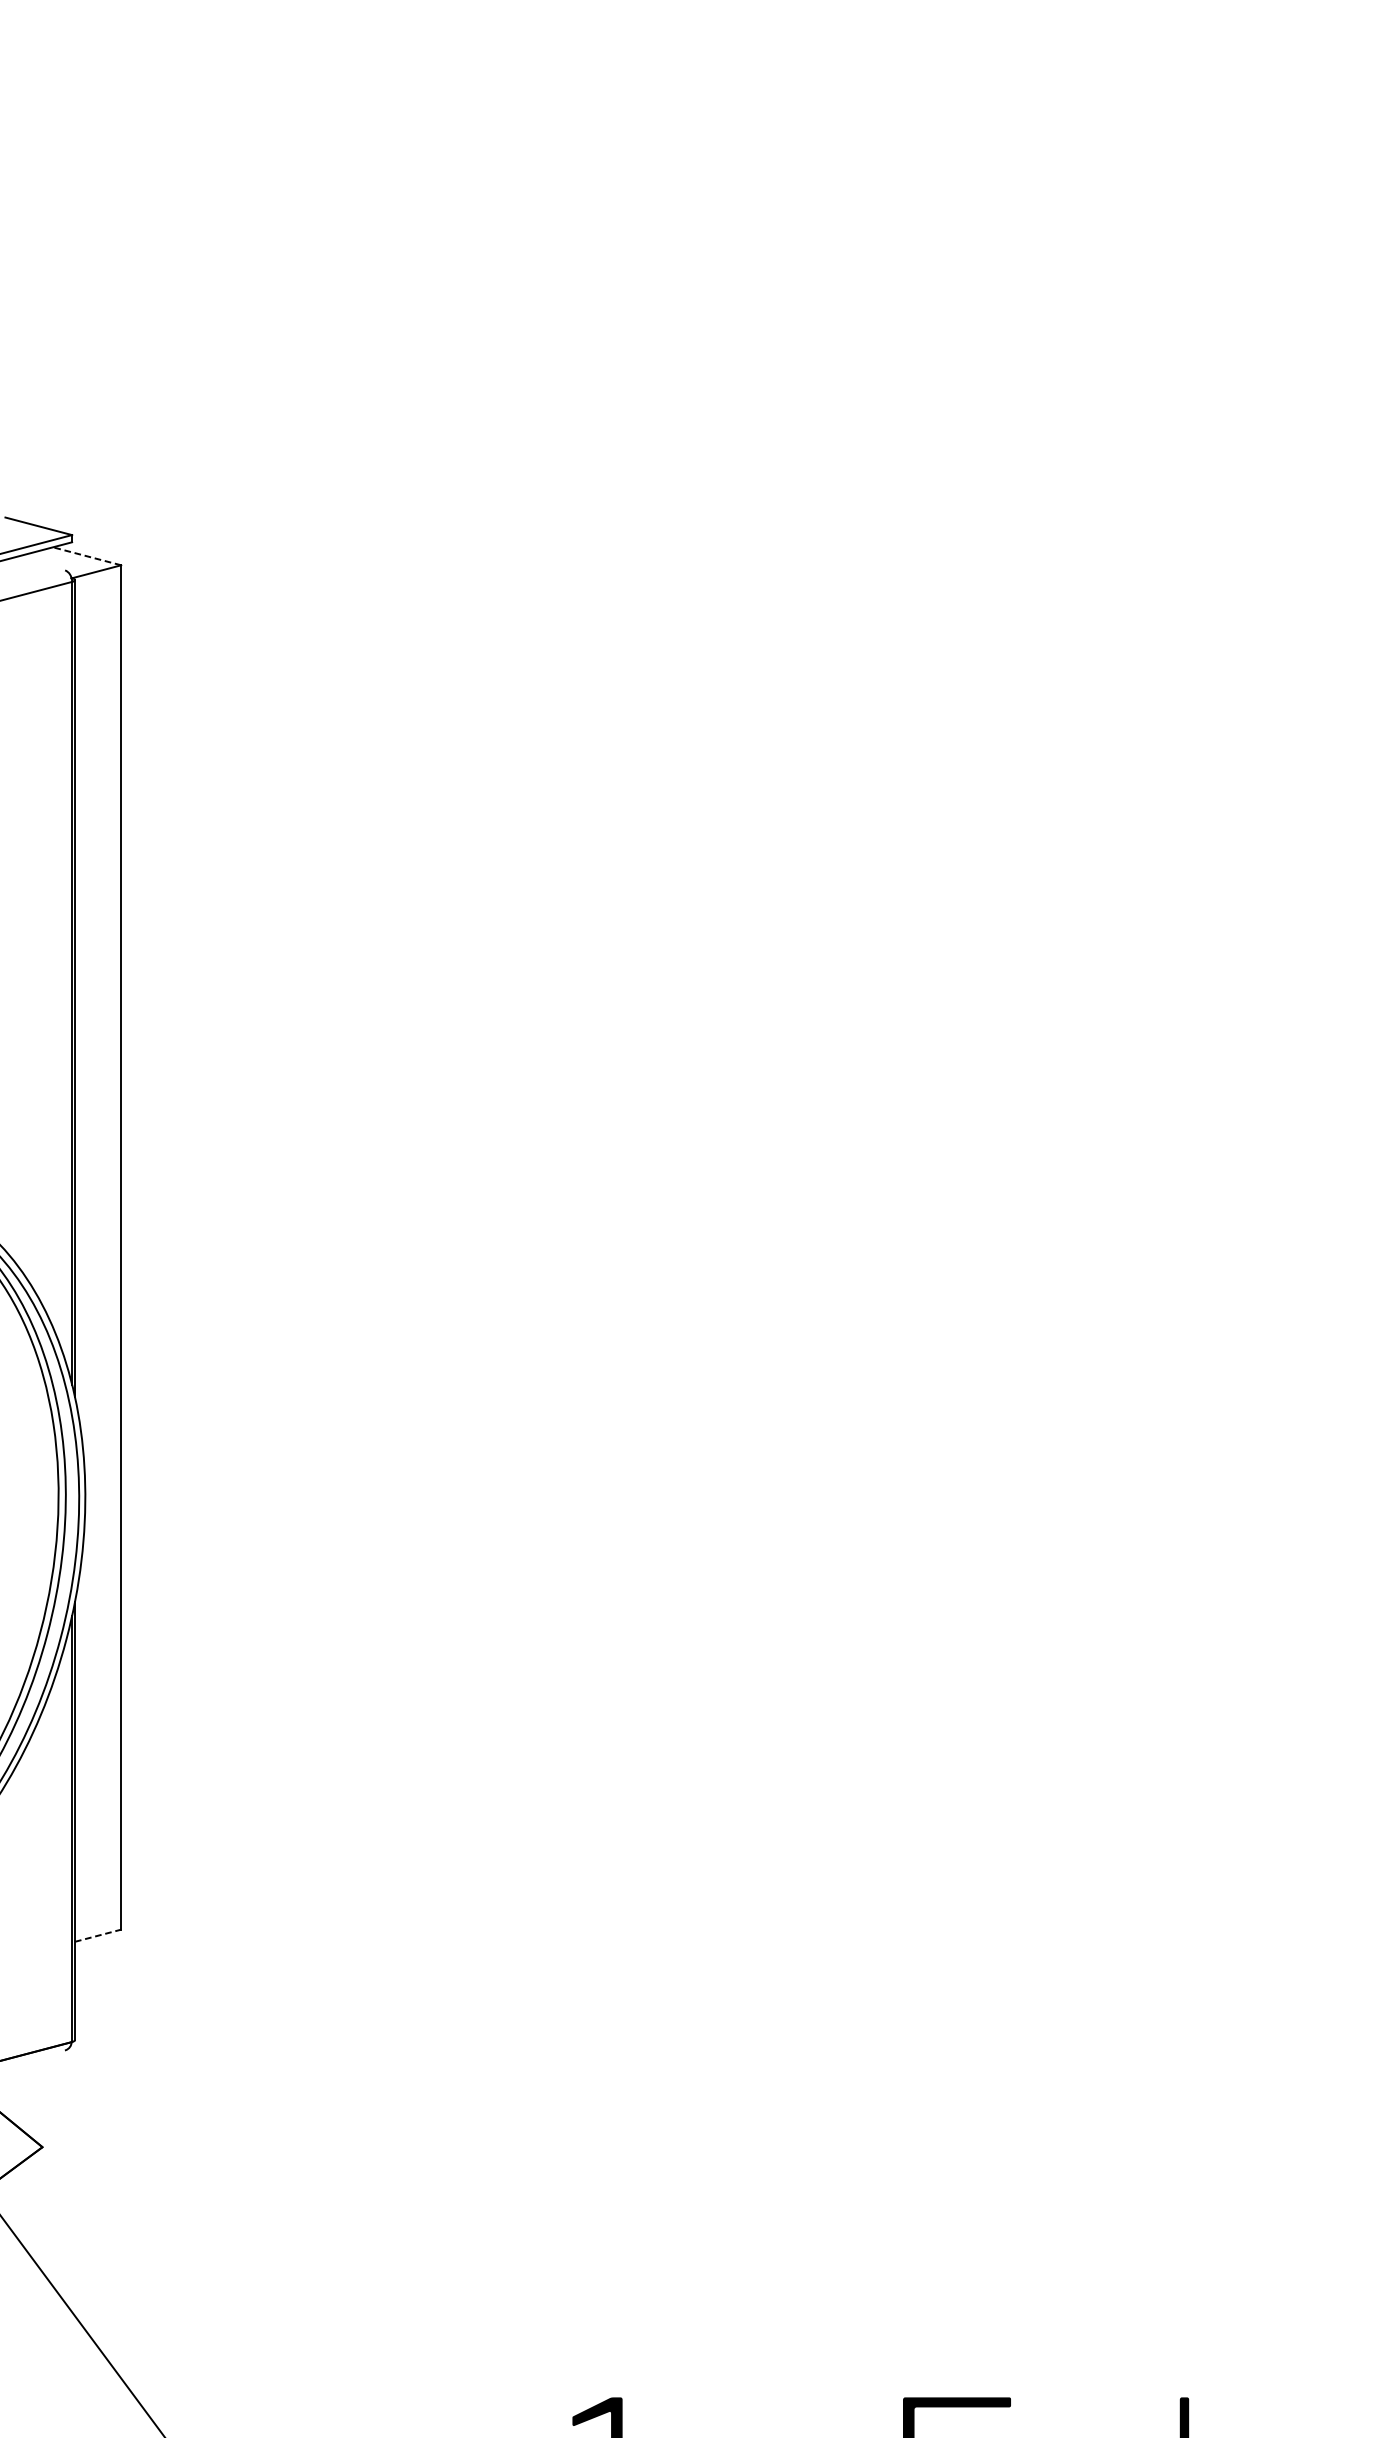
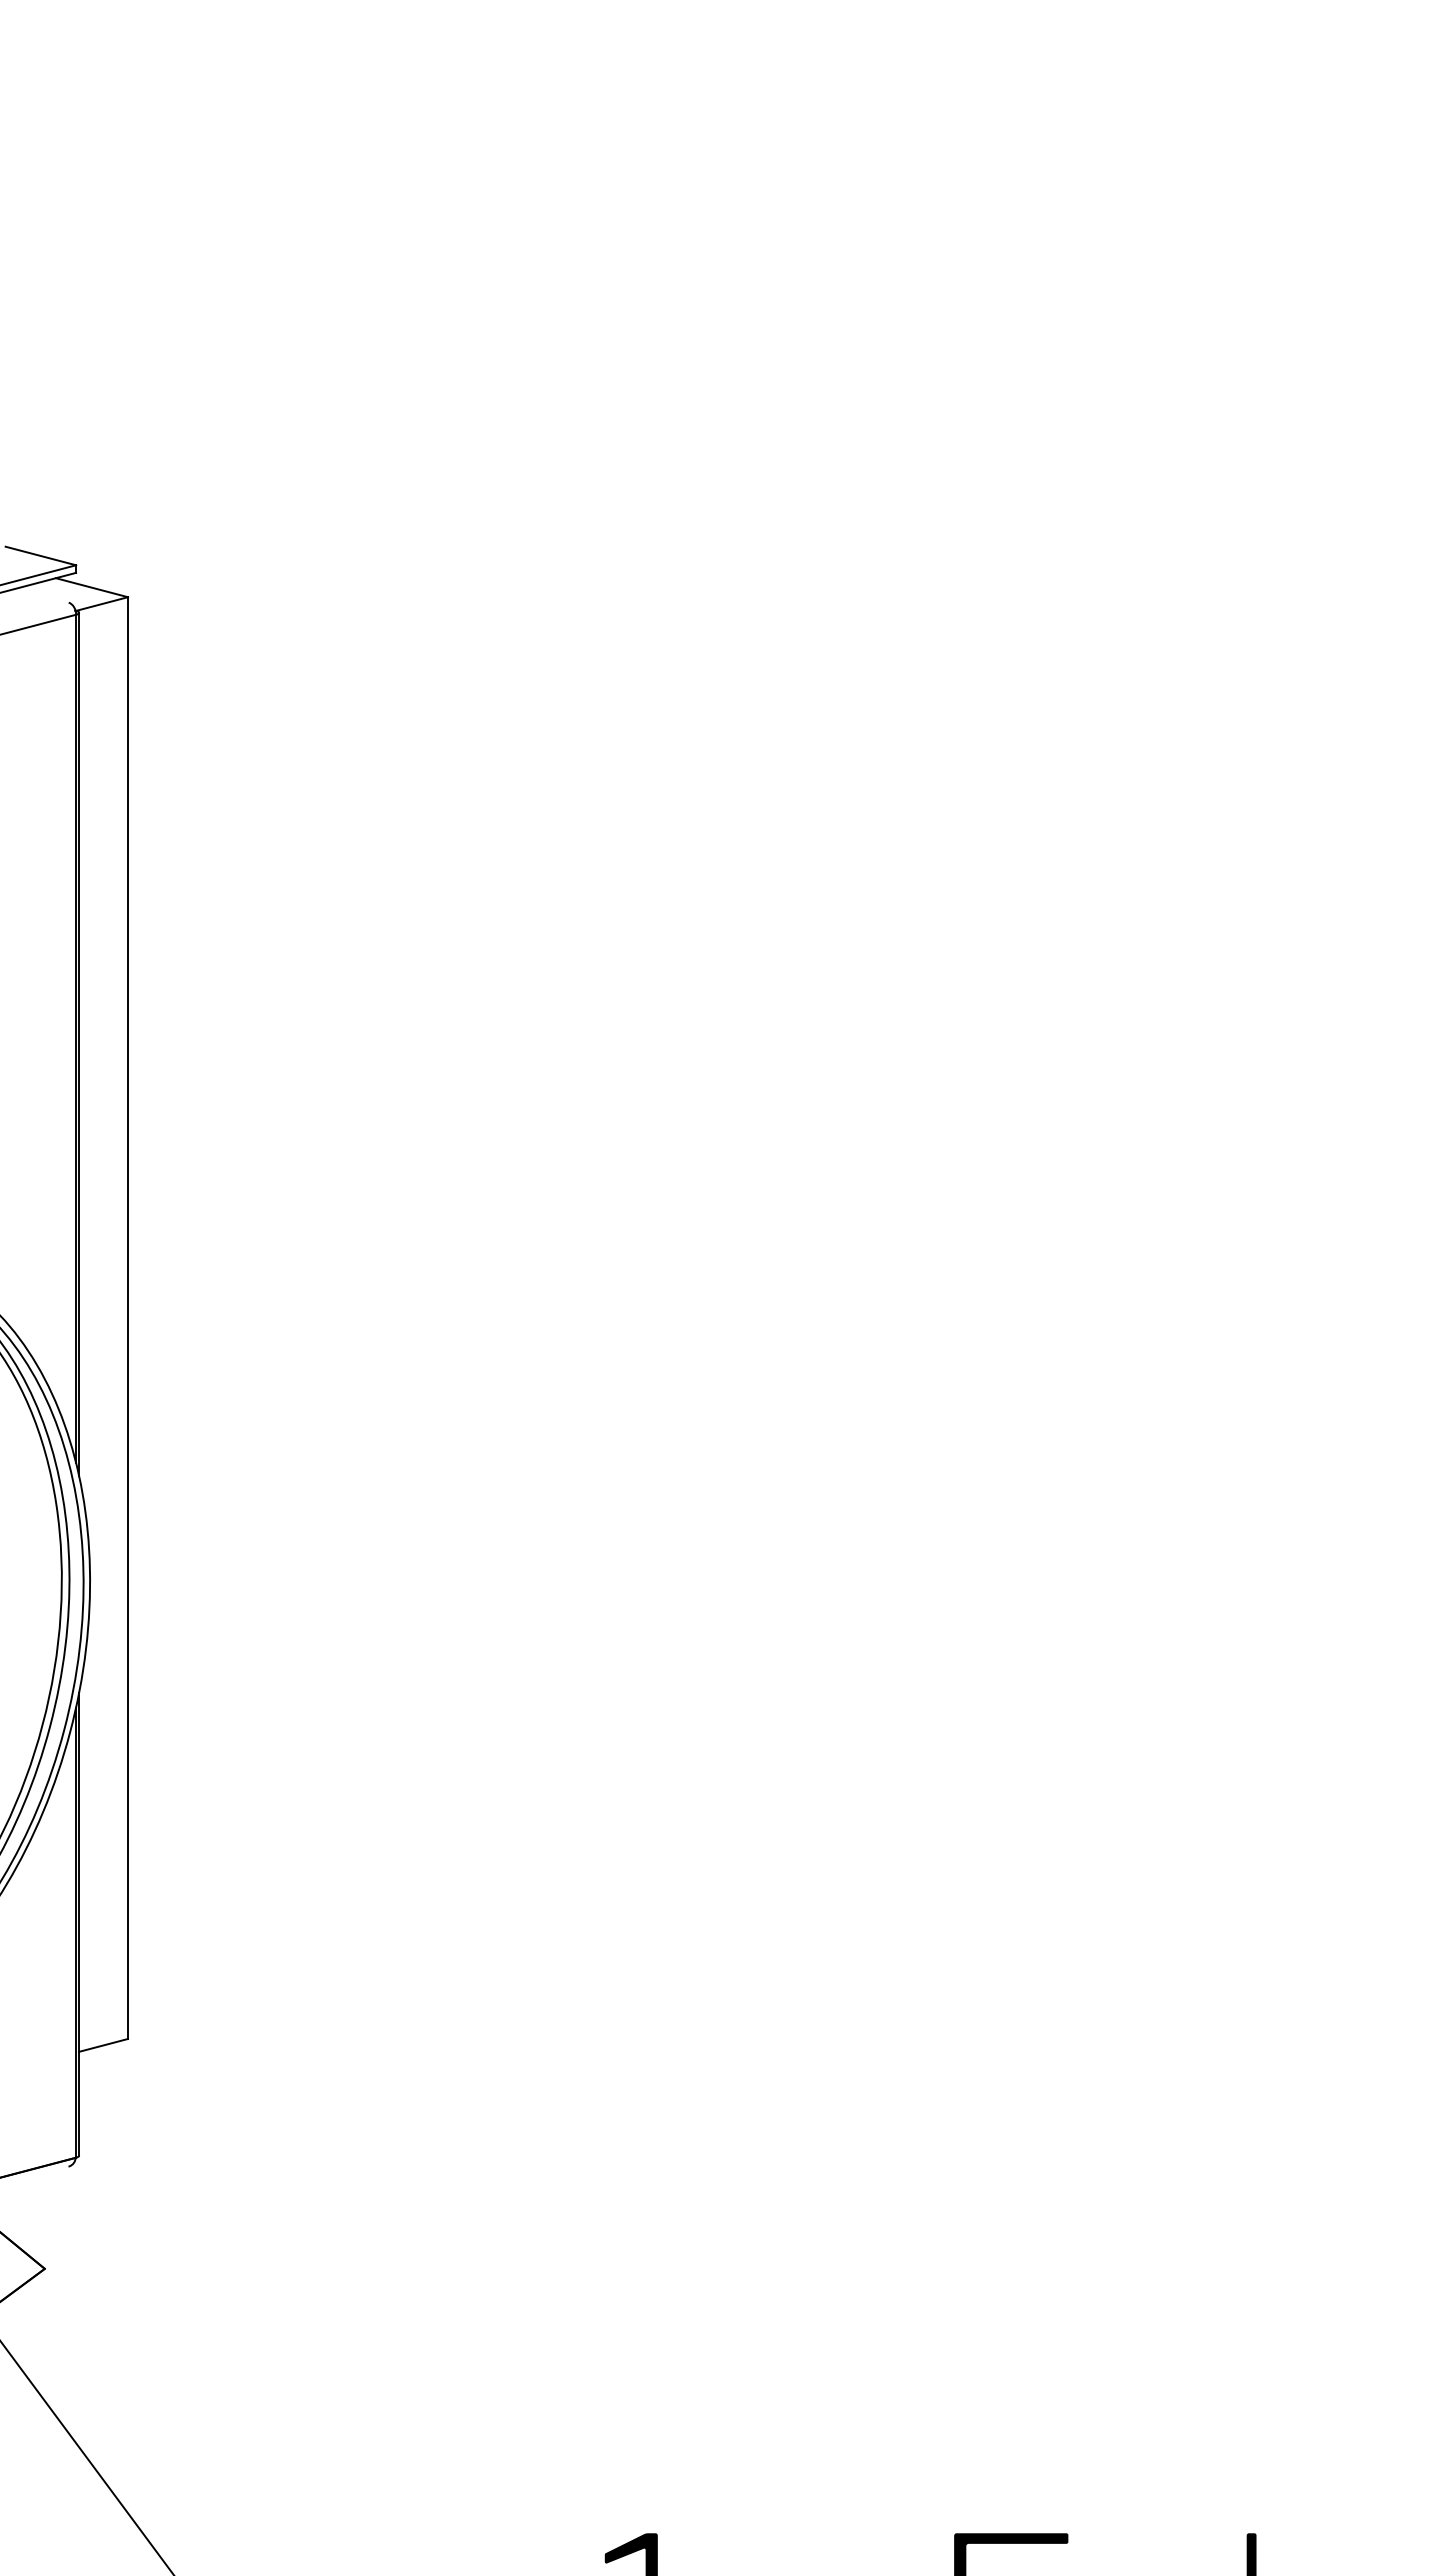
line: (86, 556) -> (91, 587), dashed -> solid
line: (98, 1935) -> (104, 2045), dashed -> solid

